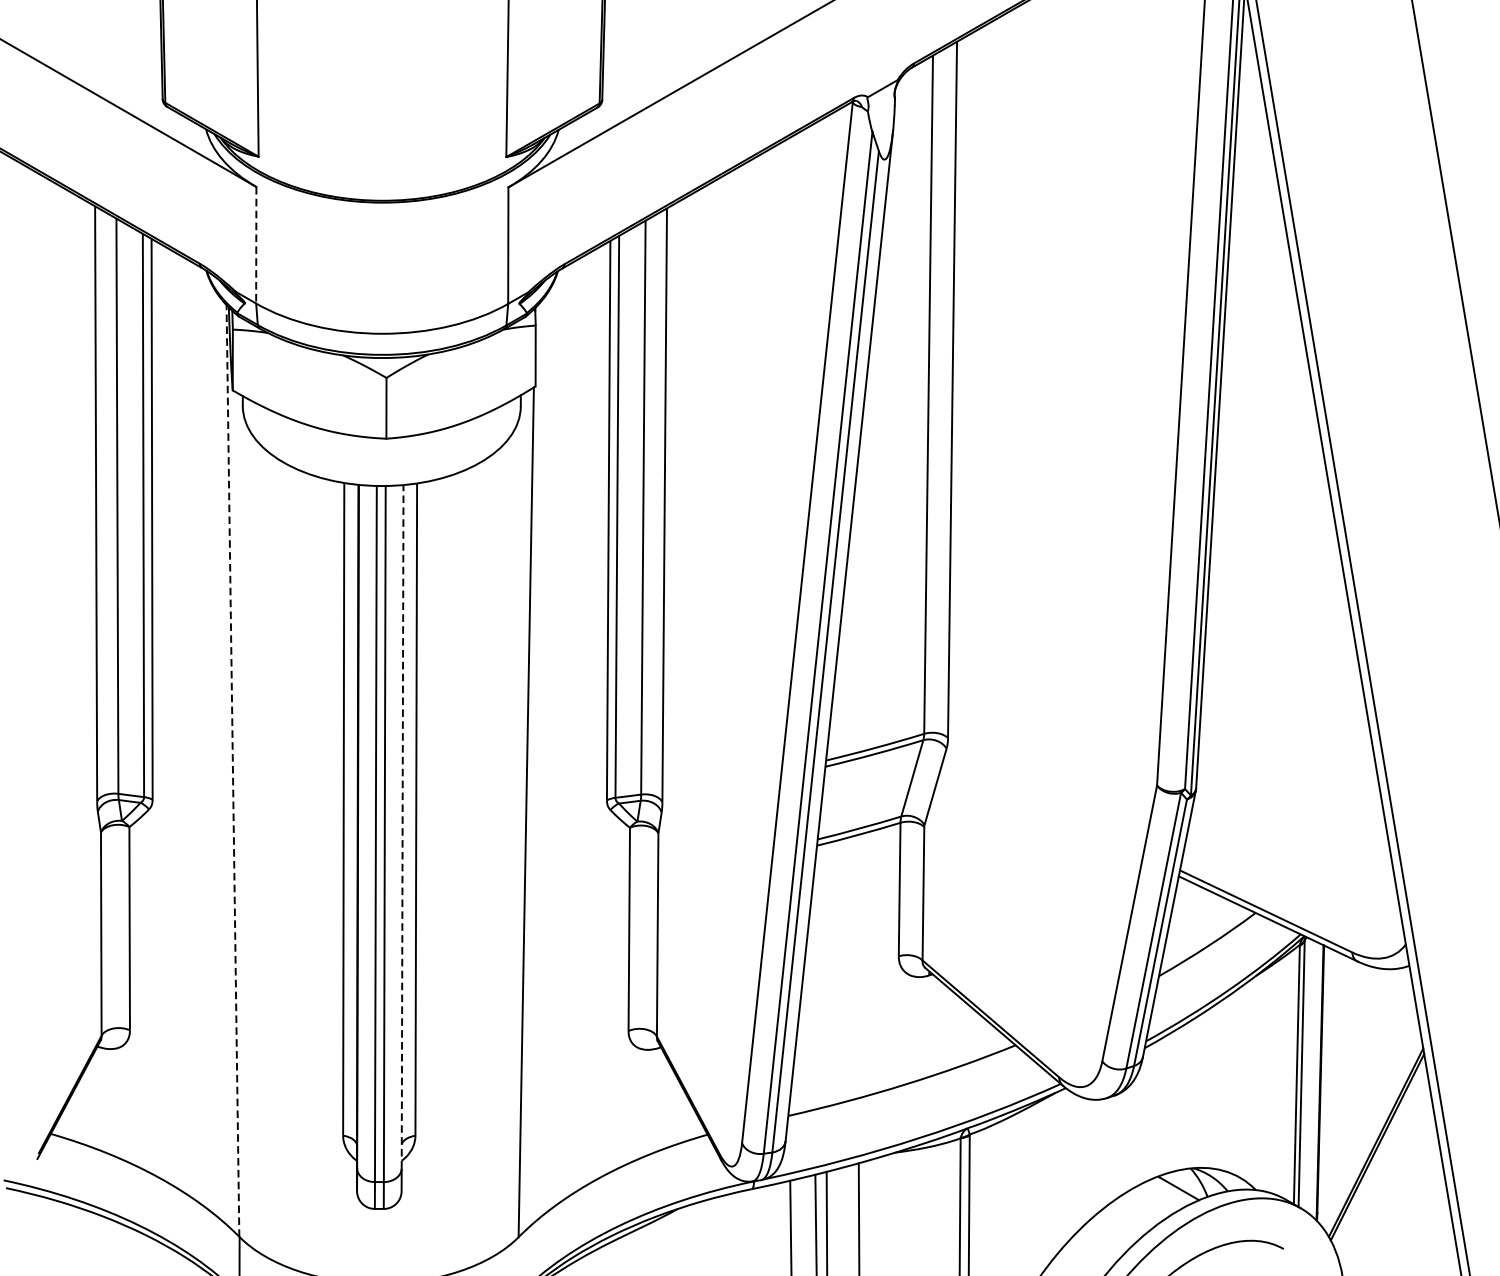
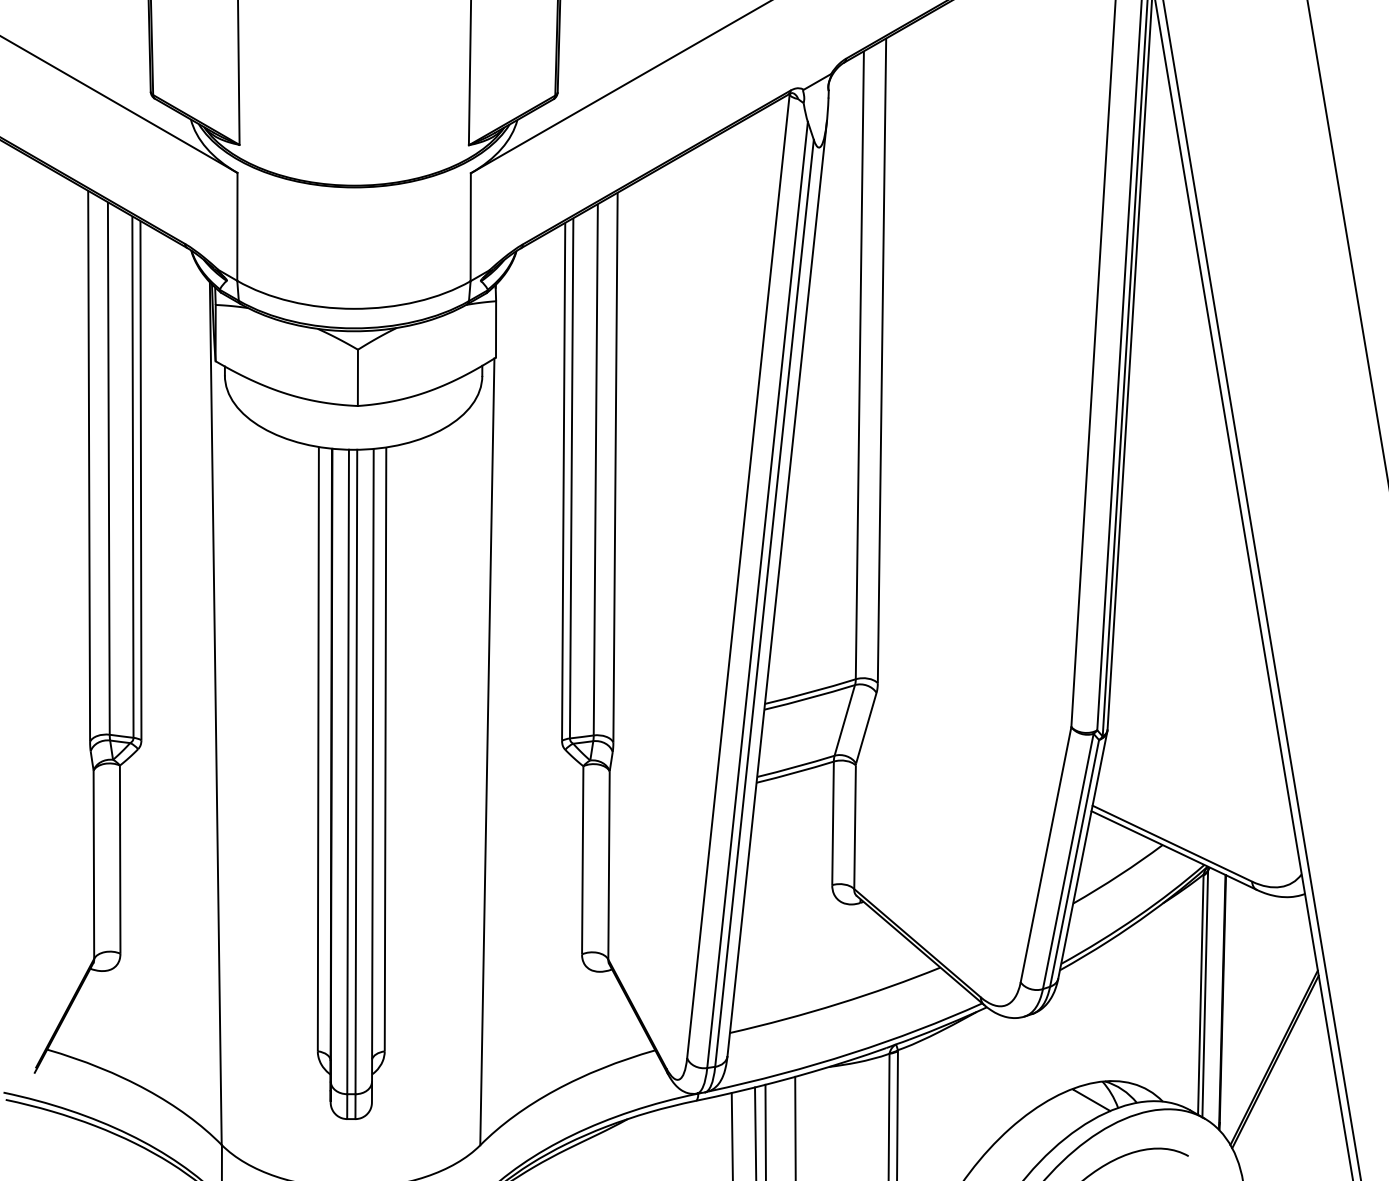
line: (256, 244) -> (237, 226), dashed -> solid
line: (232, 770) -> (215, 713), dashed -> solid
line: (402, 825) -> (372, 764), dashed -> solid

